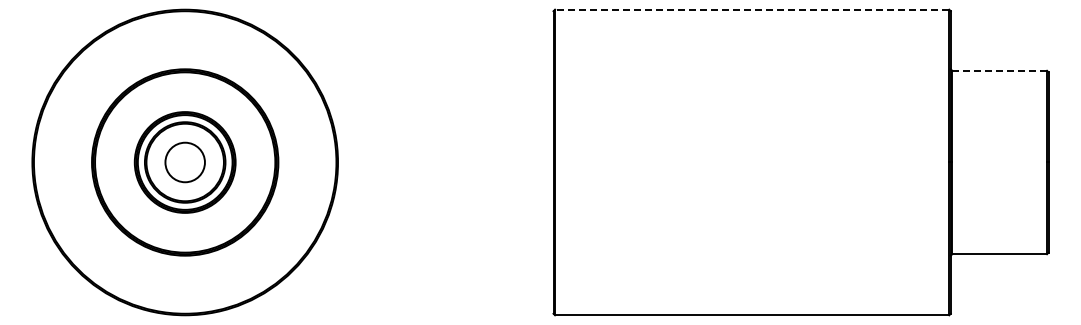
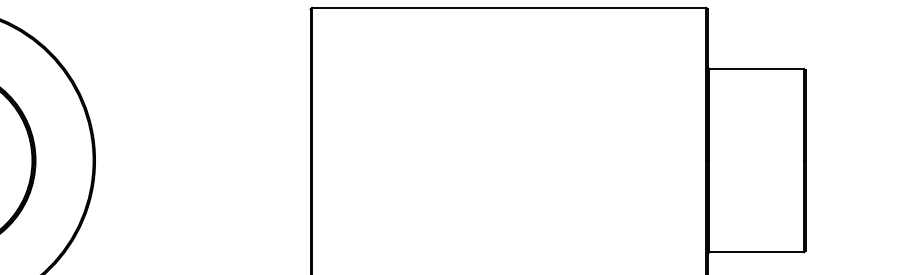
line: (751, 9) -> (508, 7), dashed -> solid
line: (999, 70) -> (756, 68), dashed -> solid

